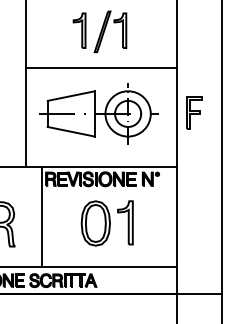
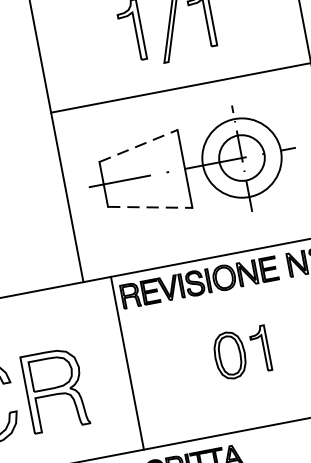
line: (71, 95) -> (138, 144), solid -> dashed
line: (71, 131) -> (150, 206), solid -> dashed
part: (106, 223) -> (240, 353), size x0.6

